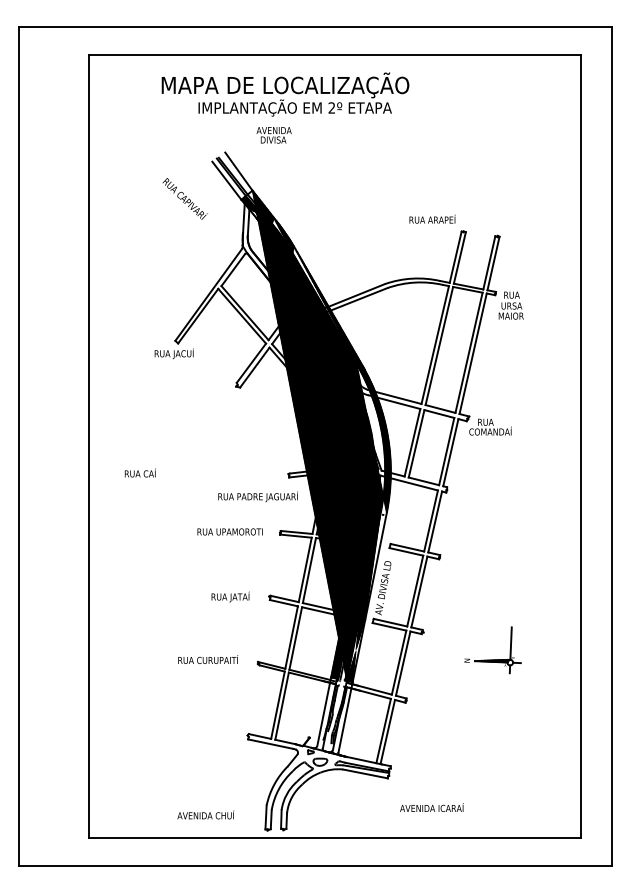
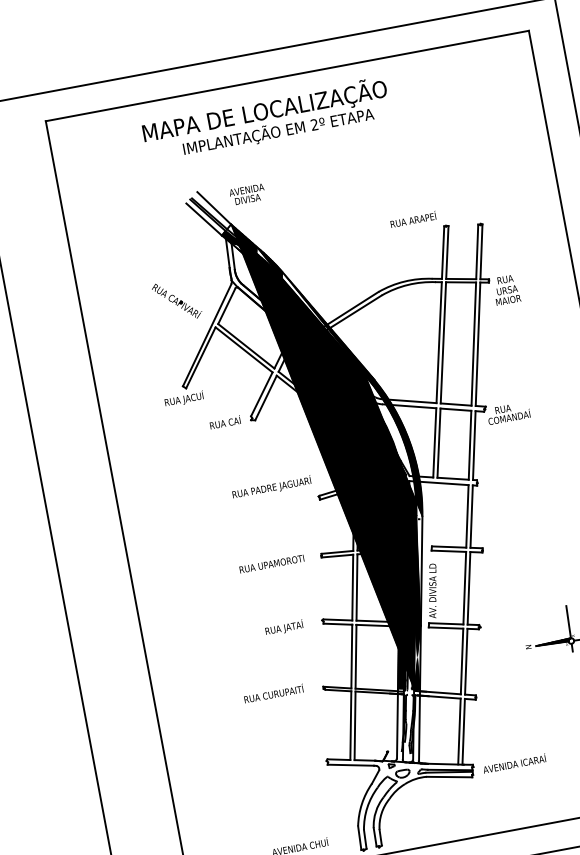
text: (285, 94) -> (266, 120), moved
text: (273, 135) -> (246, 194), moved
text: (184, 198) -> (176, 300), moved
text: (139, 472) -> (224, 421), moved
text: (257, 496) -> (271, 487), moved
text: (431, 807) -> (514, 763), moved

